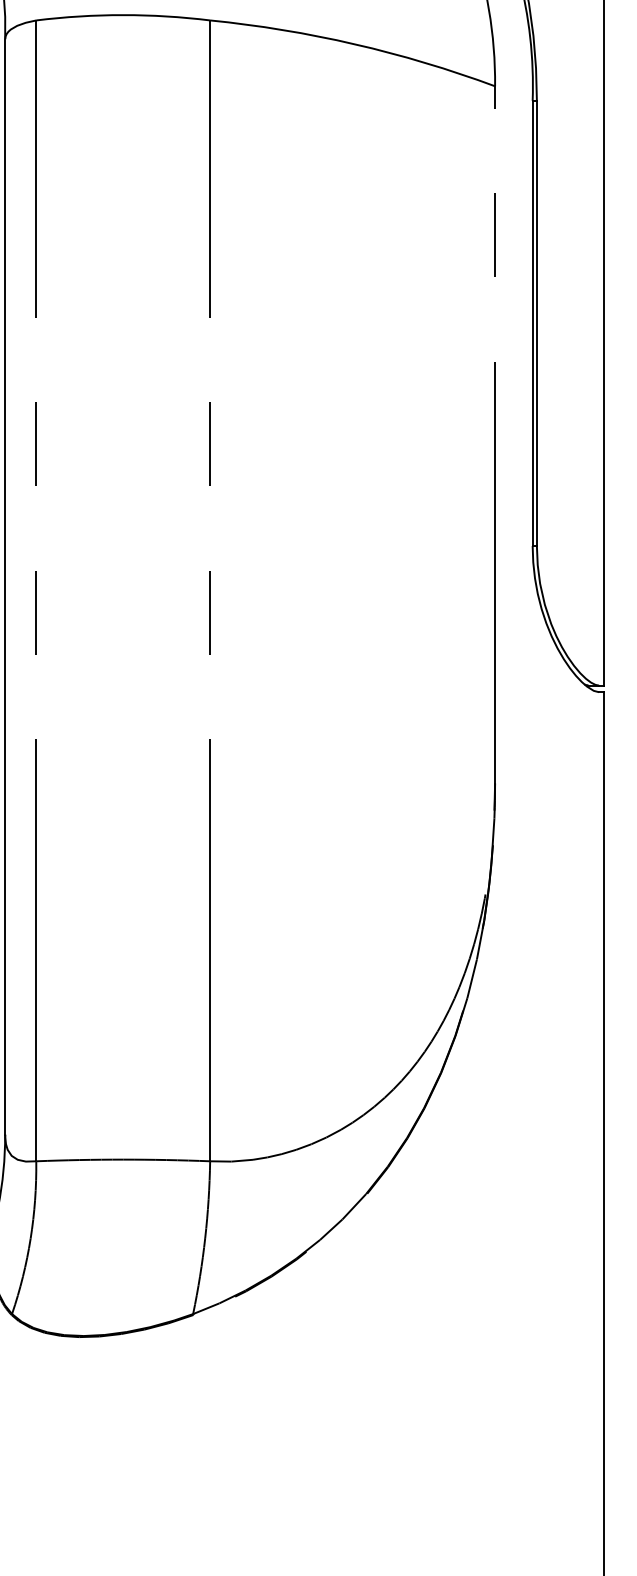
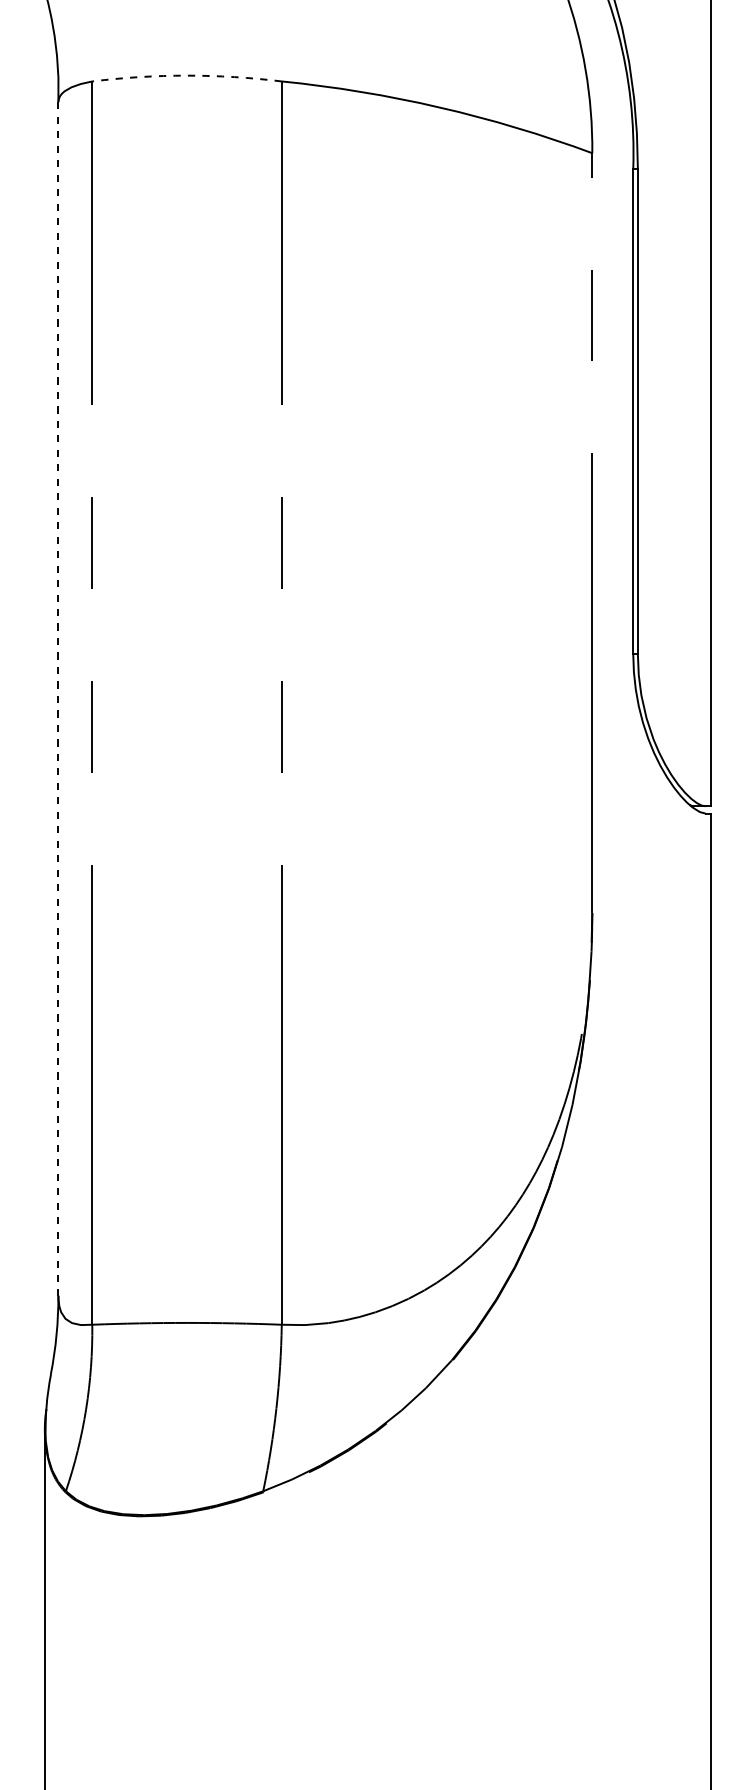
arc: (123, 14) -> (187, 75), solid -> dashed
line: (5, 586) -> (58, 698), solid -> dashed

